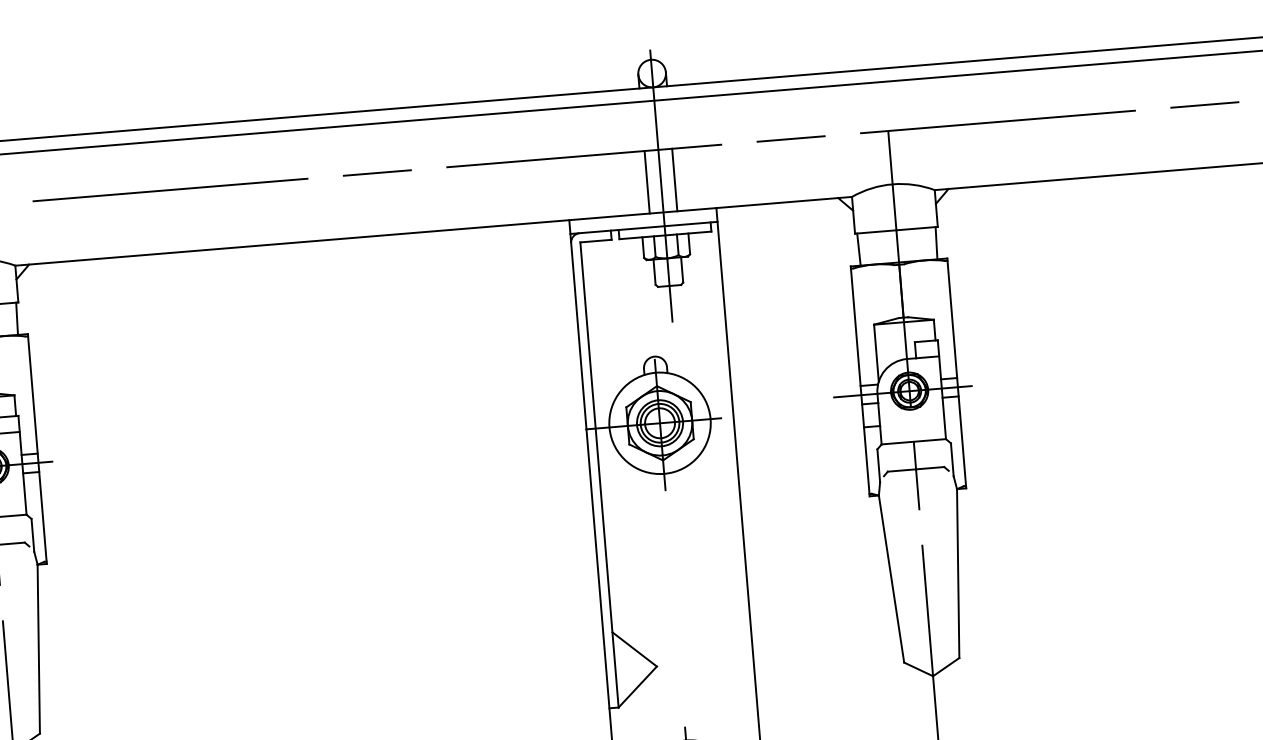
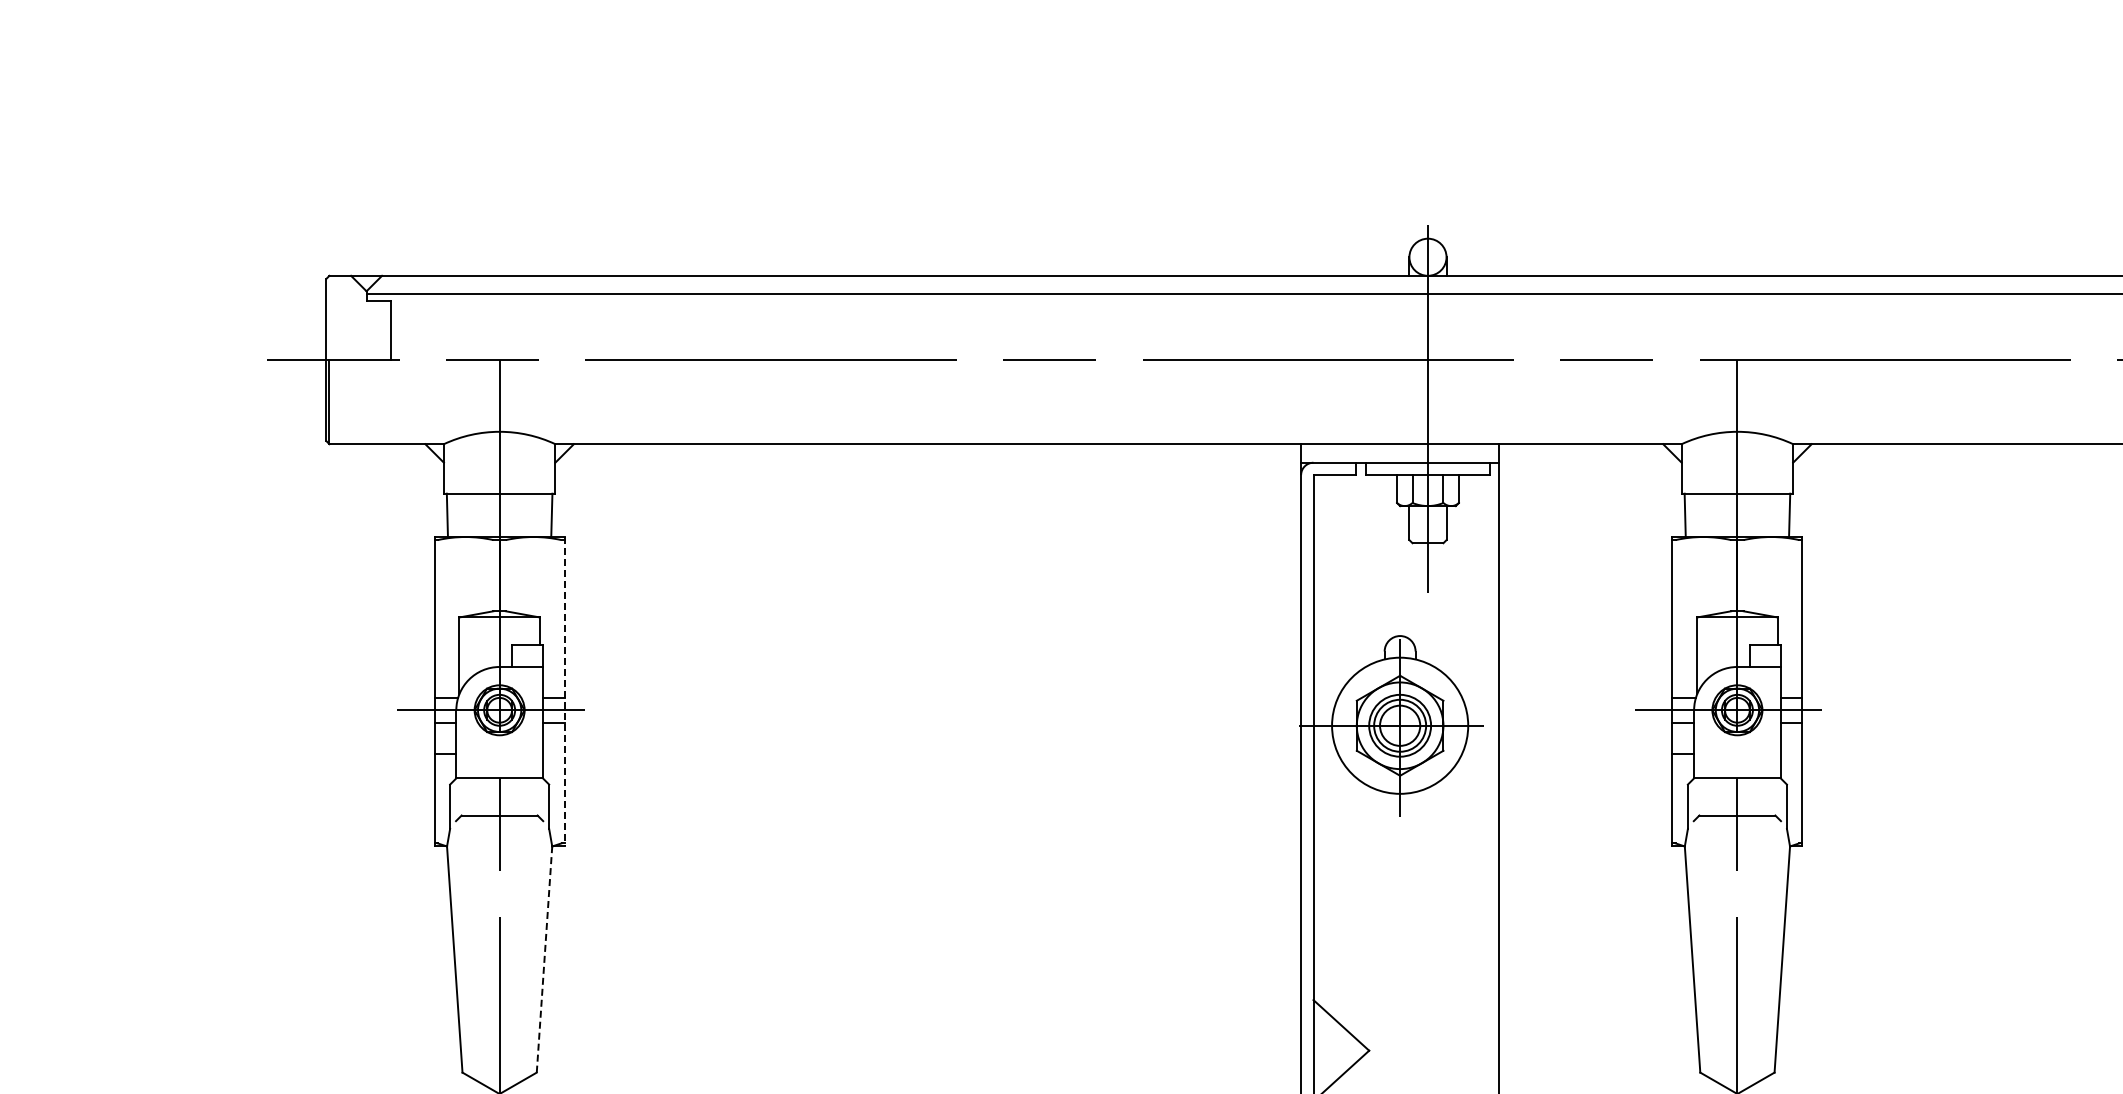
line: (674, 180) -> (1446, 402), removed
line: (647, 182) -> (1409, 402), removed
line: (37, 448) -> (564, 691), solid -> dashed
line: (38, 649) -> (544, 959), solid -> dashed

